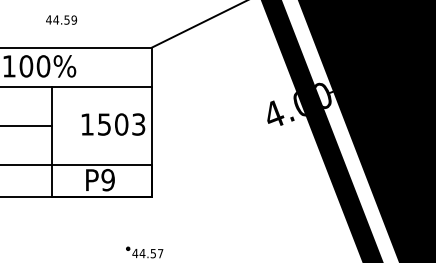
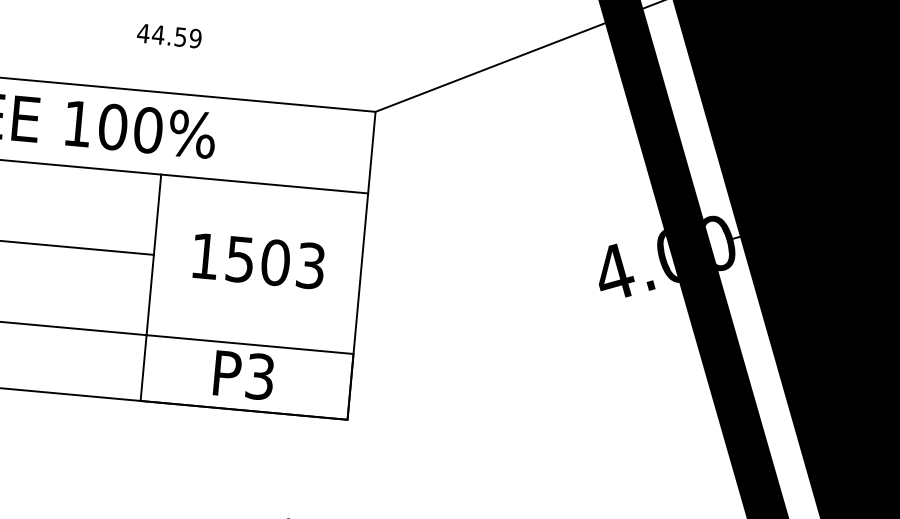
text: (61, 19) -> (169, 34), moved
text: (113, 124) -> (258, 261), moved
text: (107, 180) -> (258, 377), P9 -> P3

